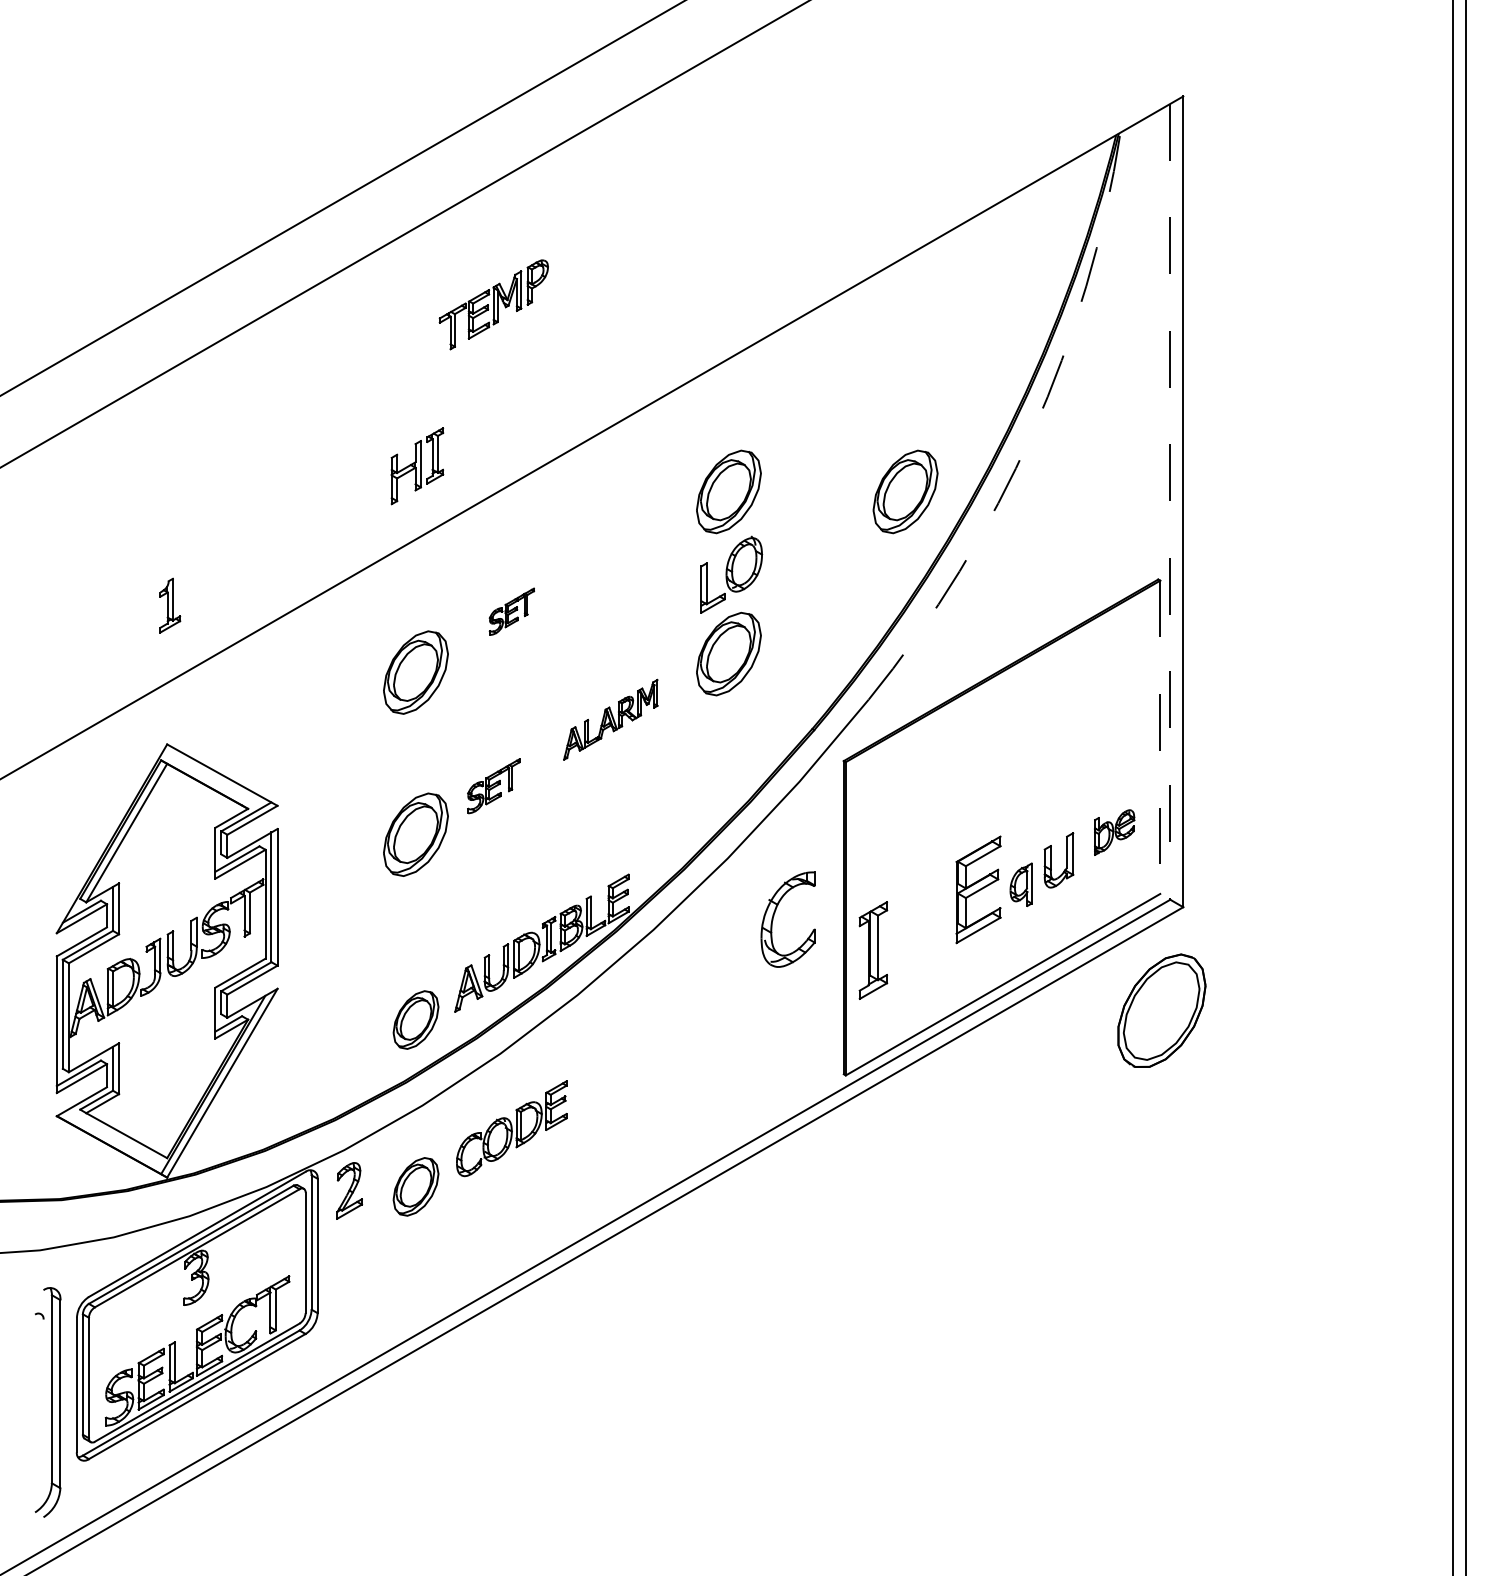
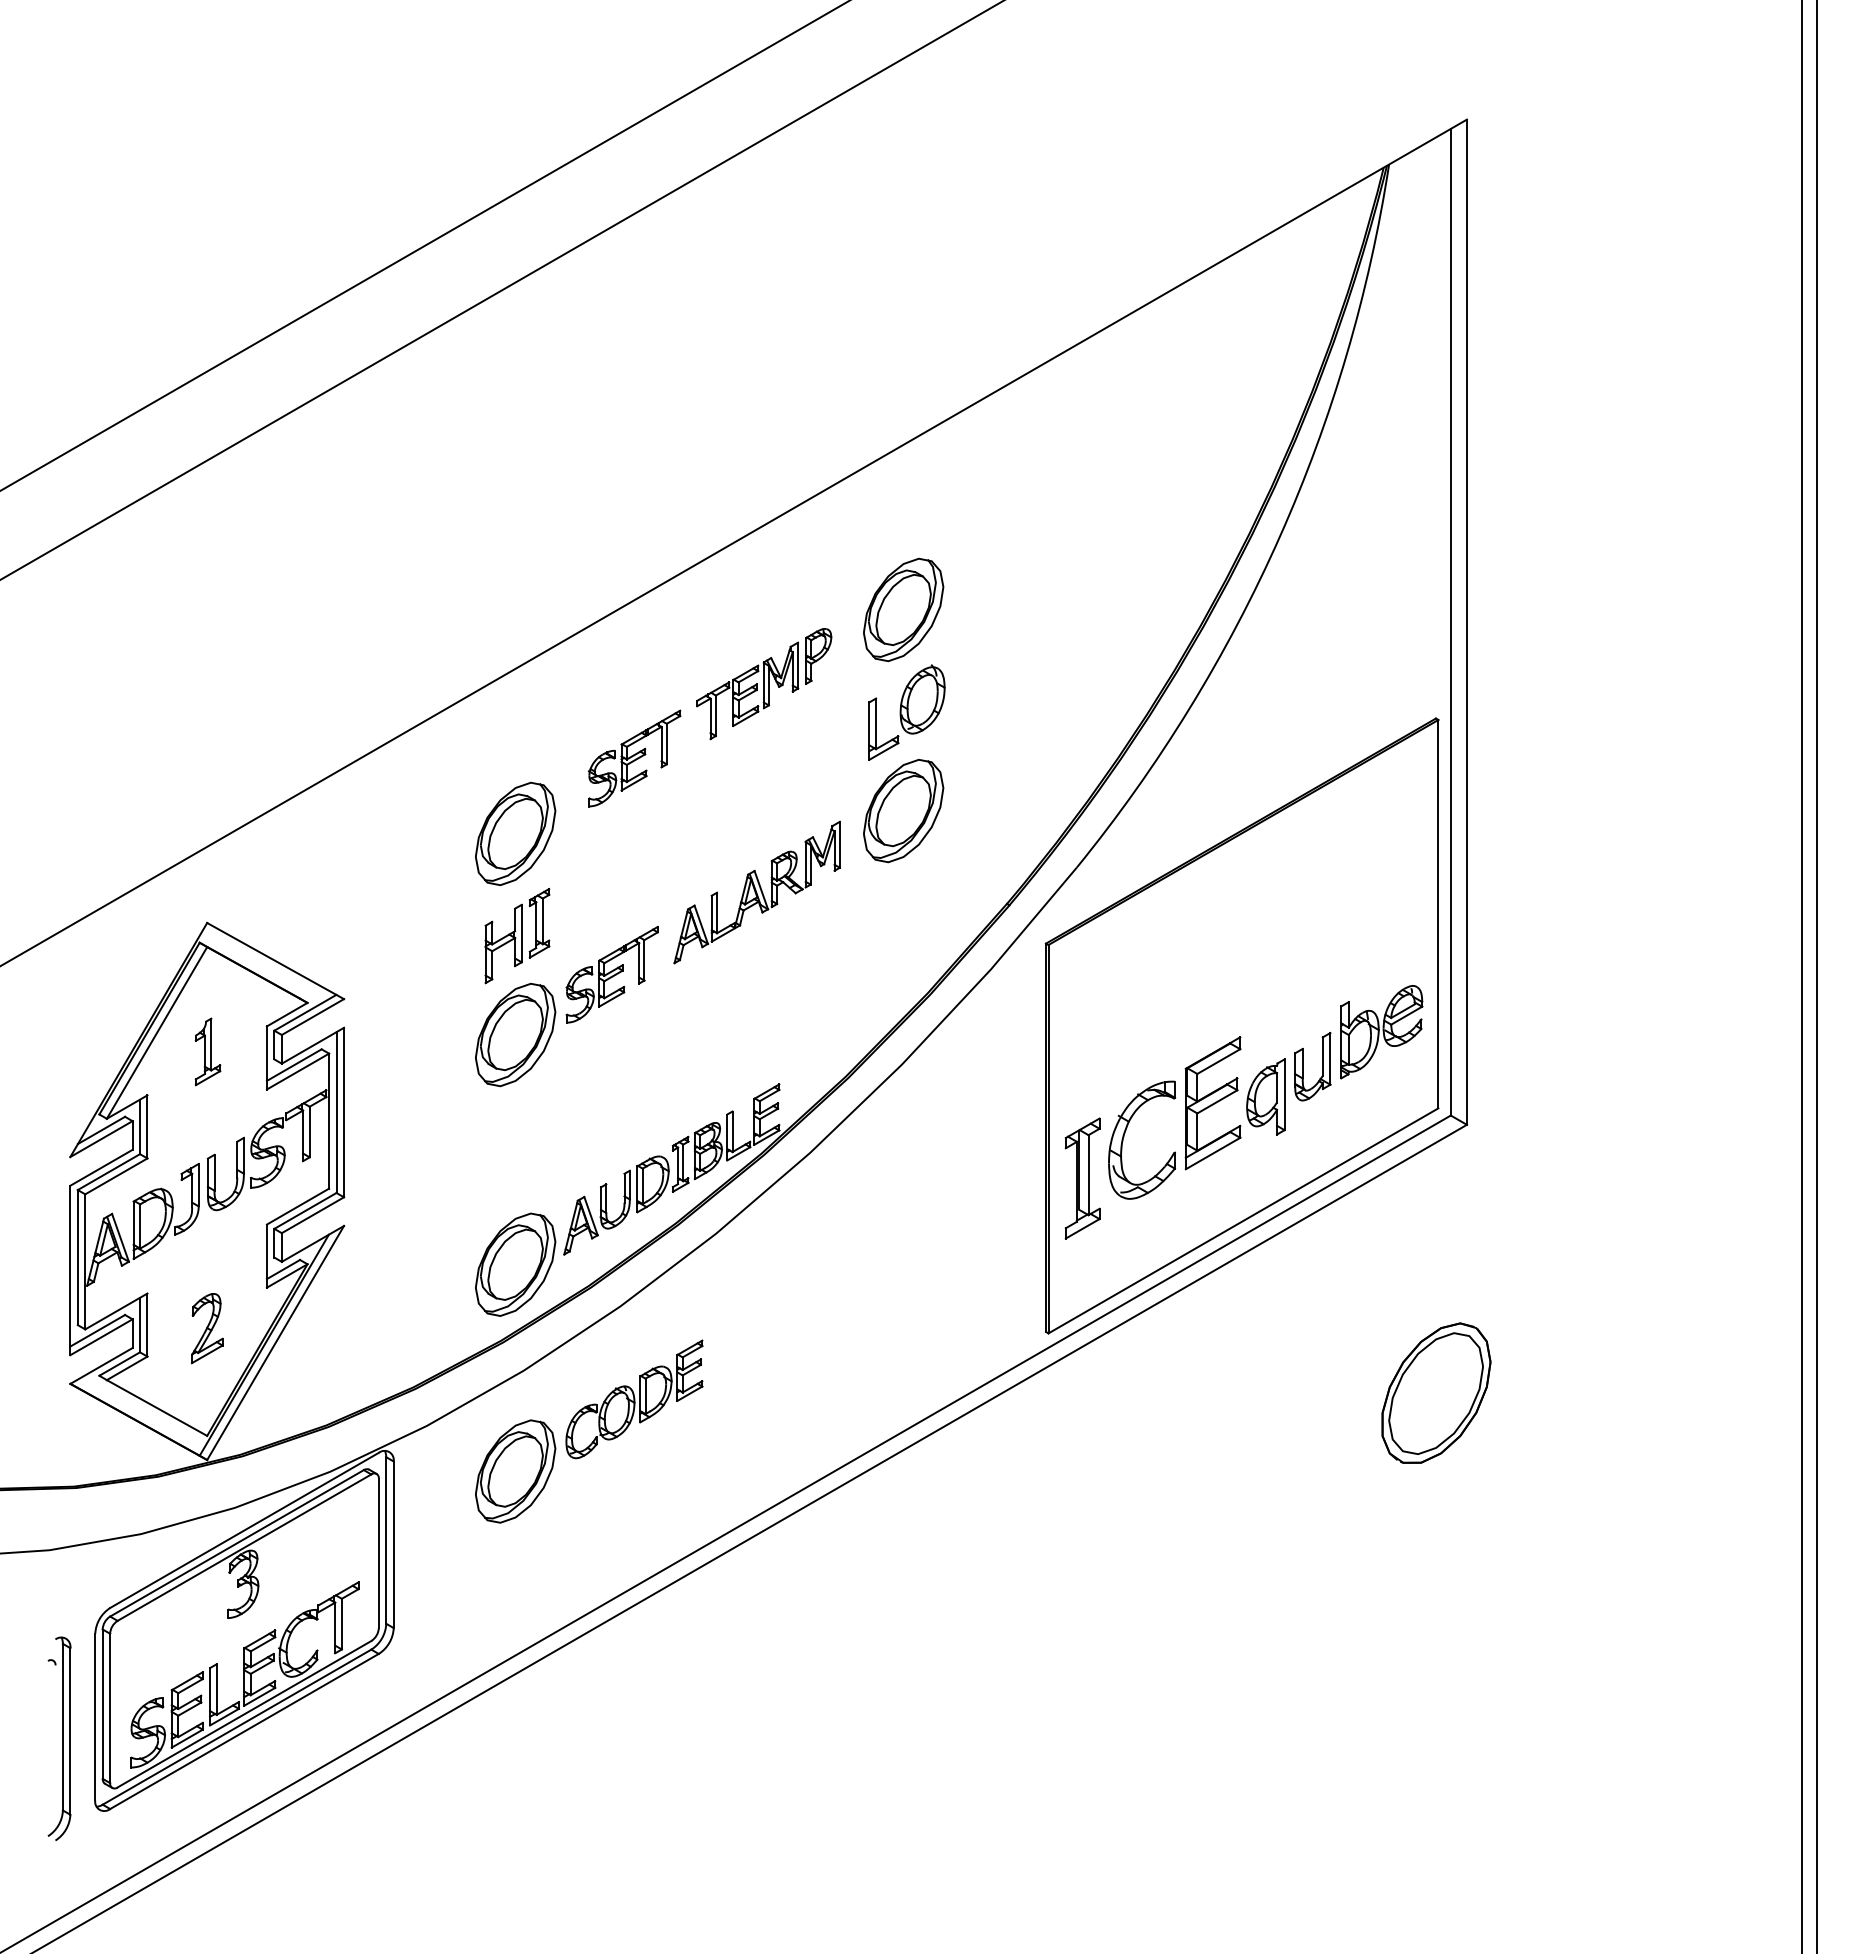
part: (494, 305) -> (764, 684), moved
arc: (1032, 432) -> (1279, 536), dashed -> solid
part: (417, 466) -> (517, 936), moved
part: (905, 491) -> (1122, 609), removed
line: (1170, 502) -> (1450, 622), dashed -> solid
part: (169, 605) -> (207, 1051), moved
part: (511, 611) -> (634, 758), size x1.67
part: (610, 719) -> (756, 892), size x1.43
line: (1160, 737) -> (1438, 914), dashed -> solid
part: (493, 785) -> (611, 974), size x1.43
part: (1114, 832) -> (1381, 1032), size x1.67
part: (1020, 884) -> (1265, 1096), size x1.43
part: (774, 914) -> (1125, 1133), moved
part: (1161, 1010) -> (1436, 1392), moved
part: (415, 1019) -> (515, 1264), size x1.43
part: (415, 1186) -> (515, 1471), size x1.43
part: (349, 1190) -> (207, 1328), moved
part: (48, 1402) -> (59, 1738), size x0.71

